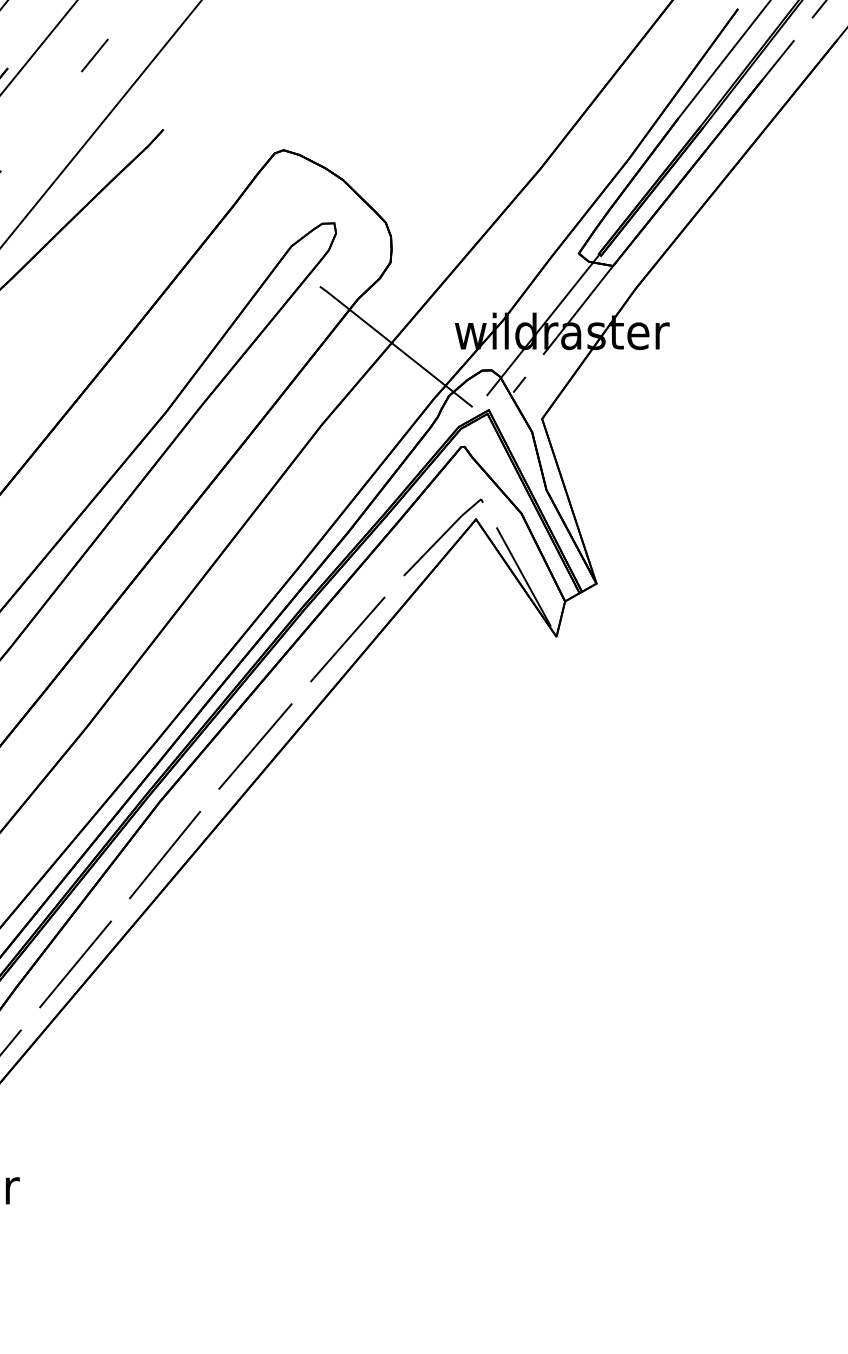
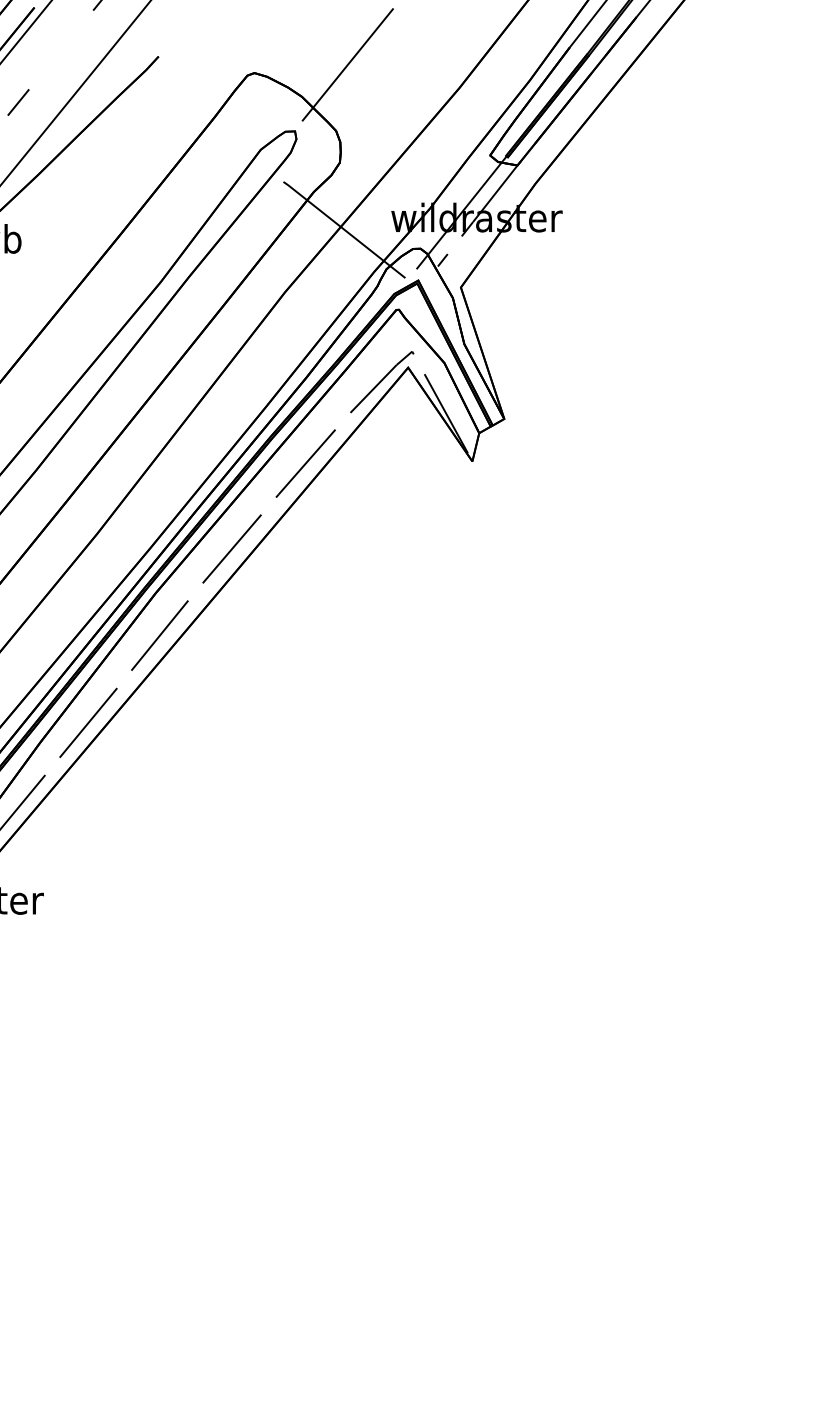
line: (400, 139) -> (347, 64), added

